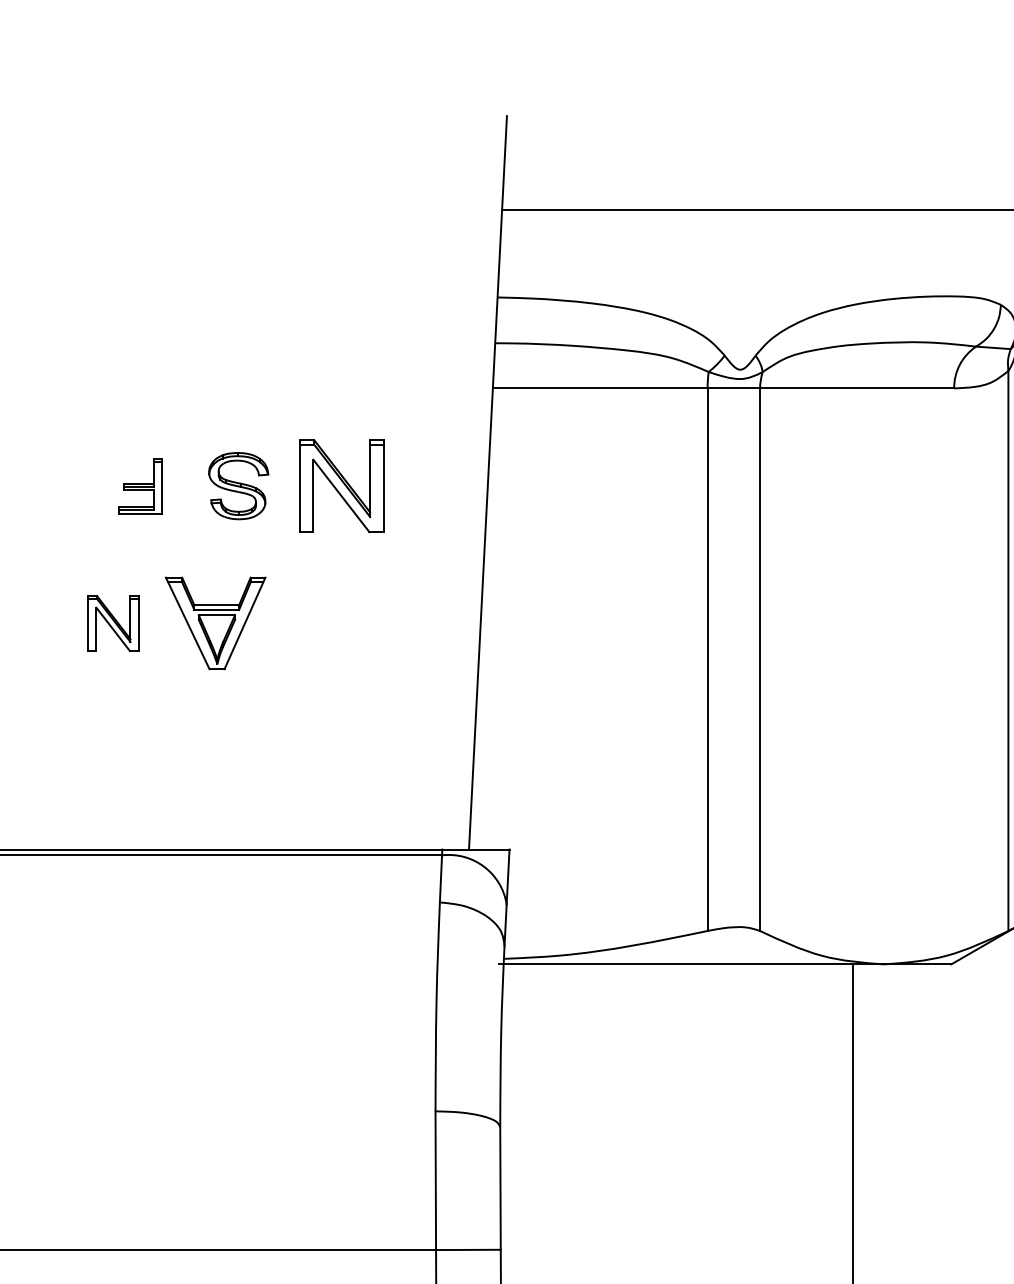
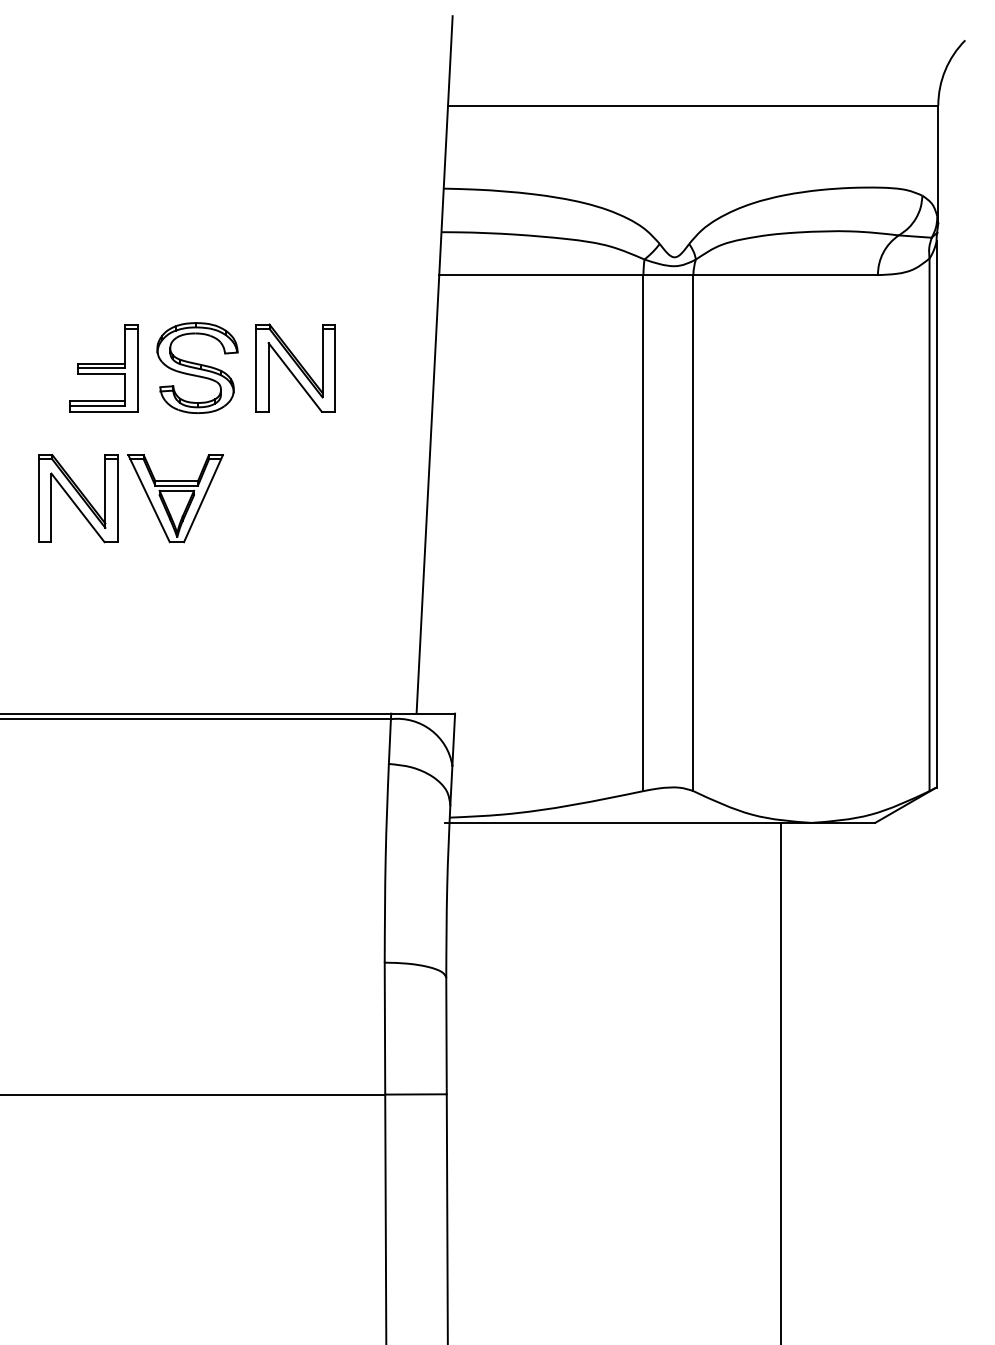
part: (238, 485) -> (197, 367), size x1.43
part: (139, 486) -> (103, 368), size x1.67
part: (113, 623) -> (78, 498), size x1.67

